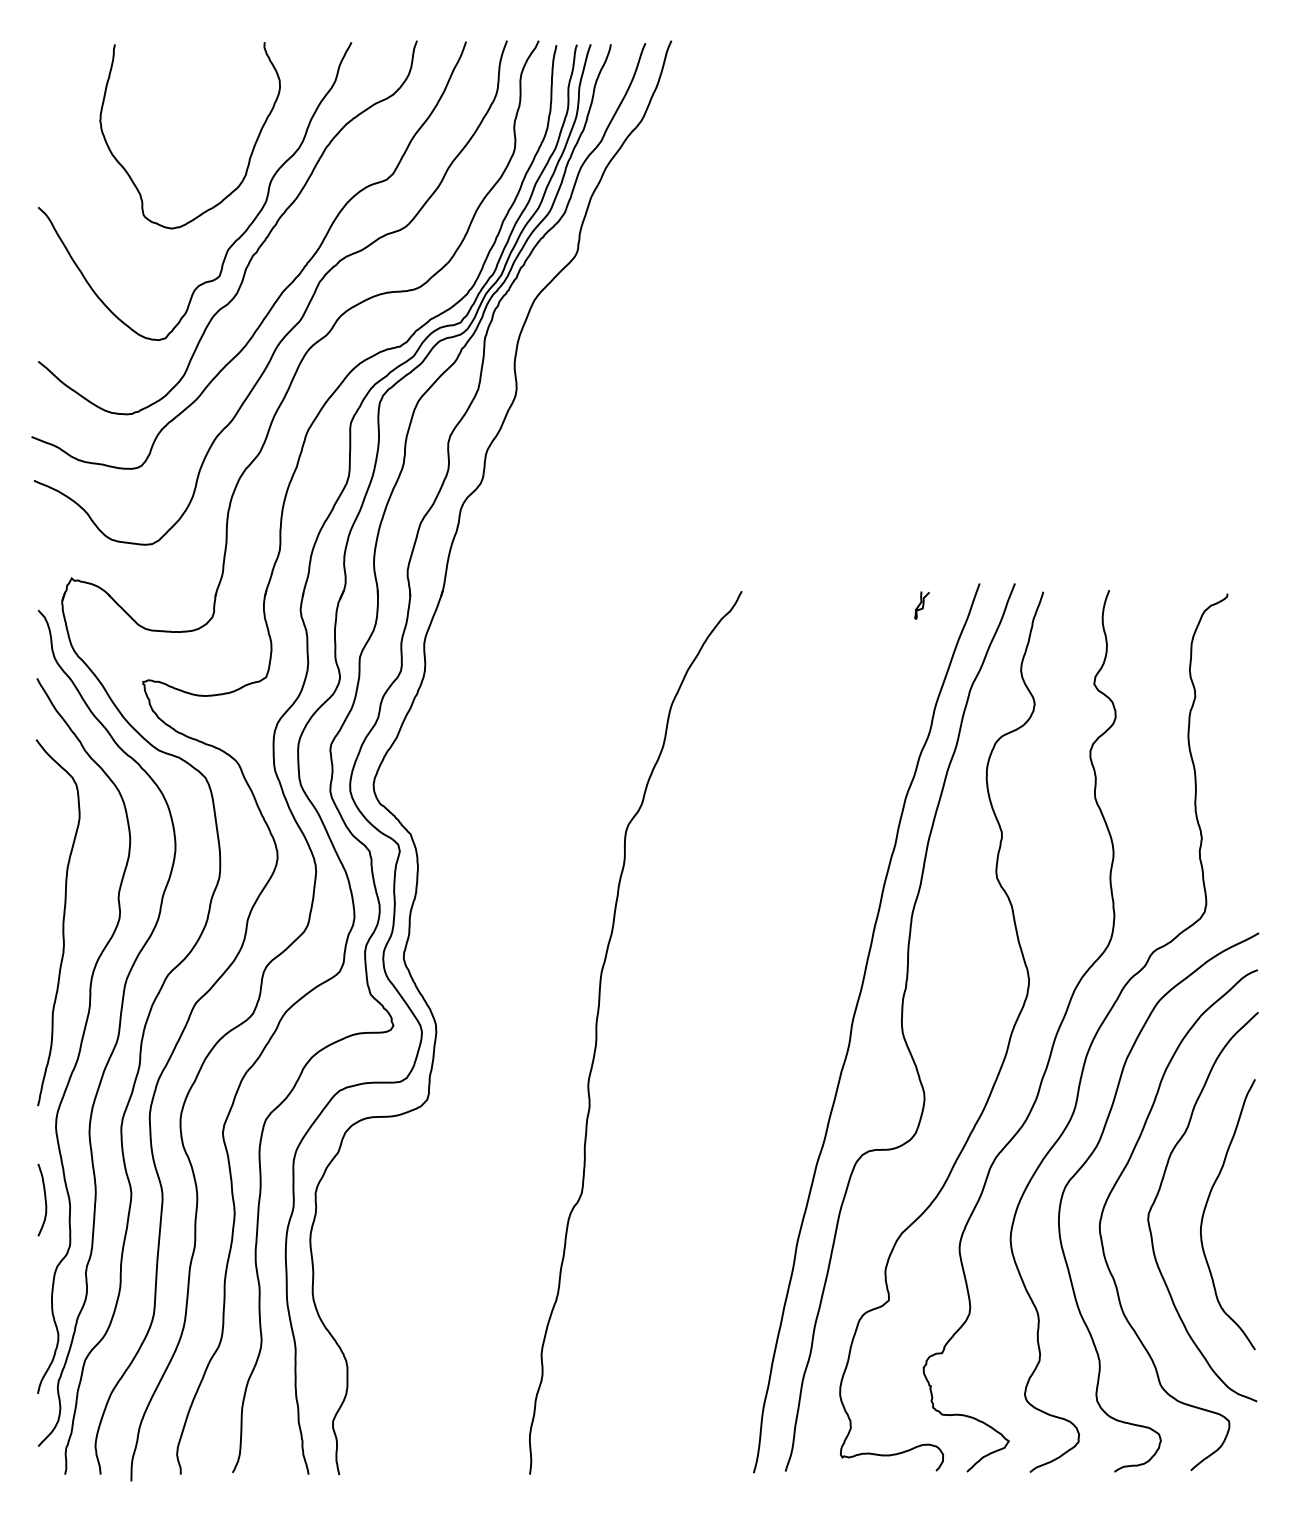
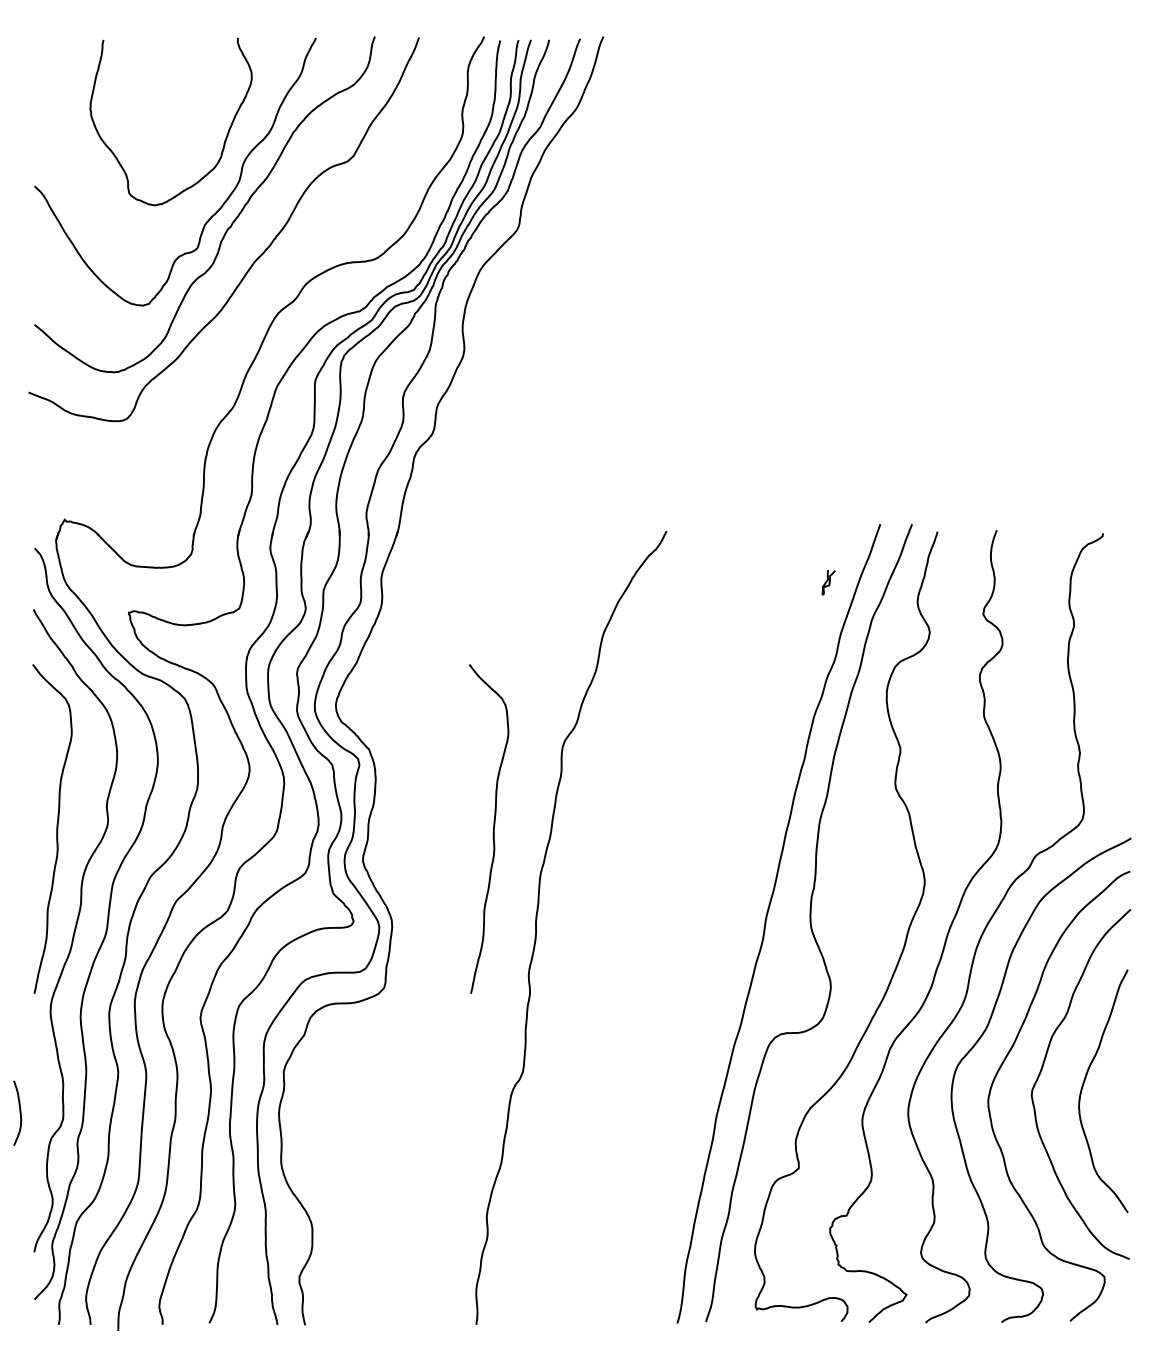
curve: (304, 310) -> (273, 278), removed
curve: (920, 605) -> (827, 582), moved
curve: (548, 922) -> (493, 828), added
curve: (44, 1199) -> (19, 1112), moved

